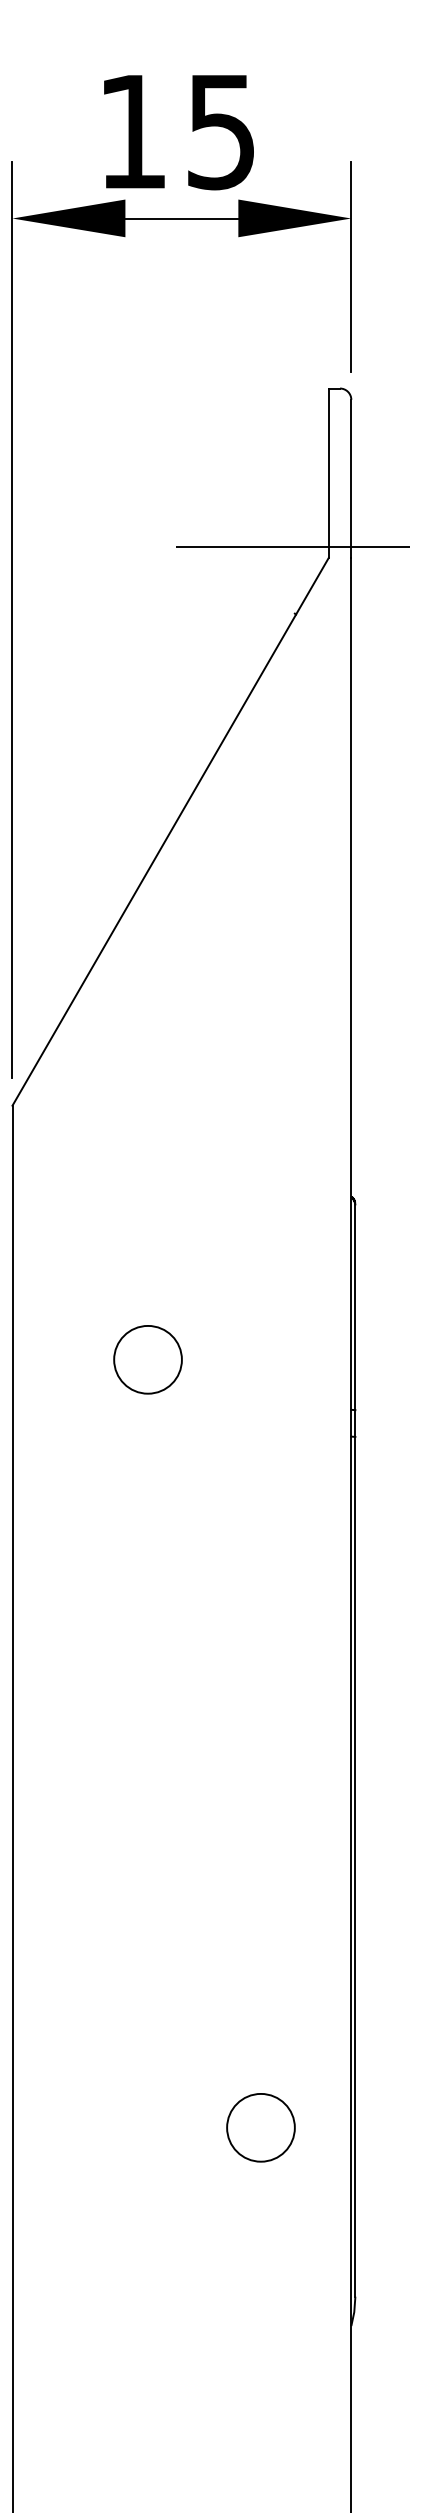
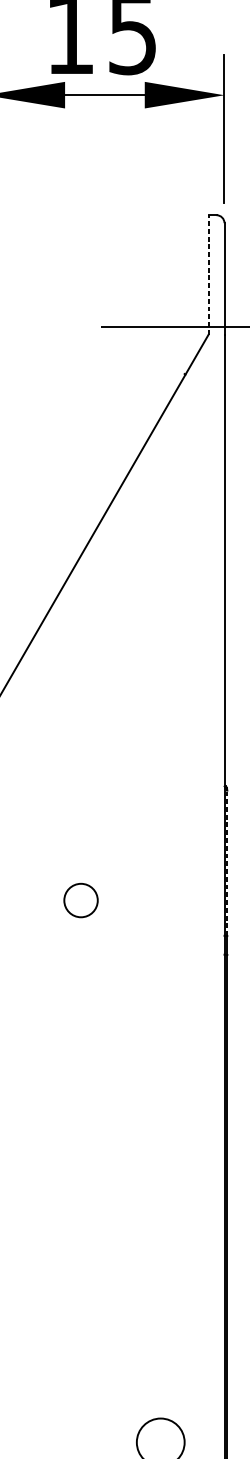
line: (328, 473) -> (208, 275), solid -> dashed
line: (355, 1307) -> (227, 863), solid -> dashed
circle: (147, 1359) -> (80, 900), size x0.7

